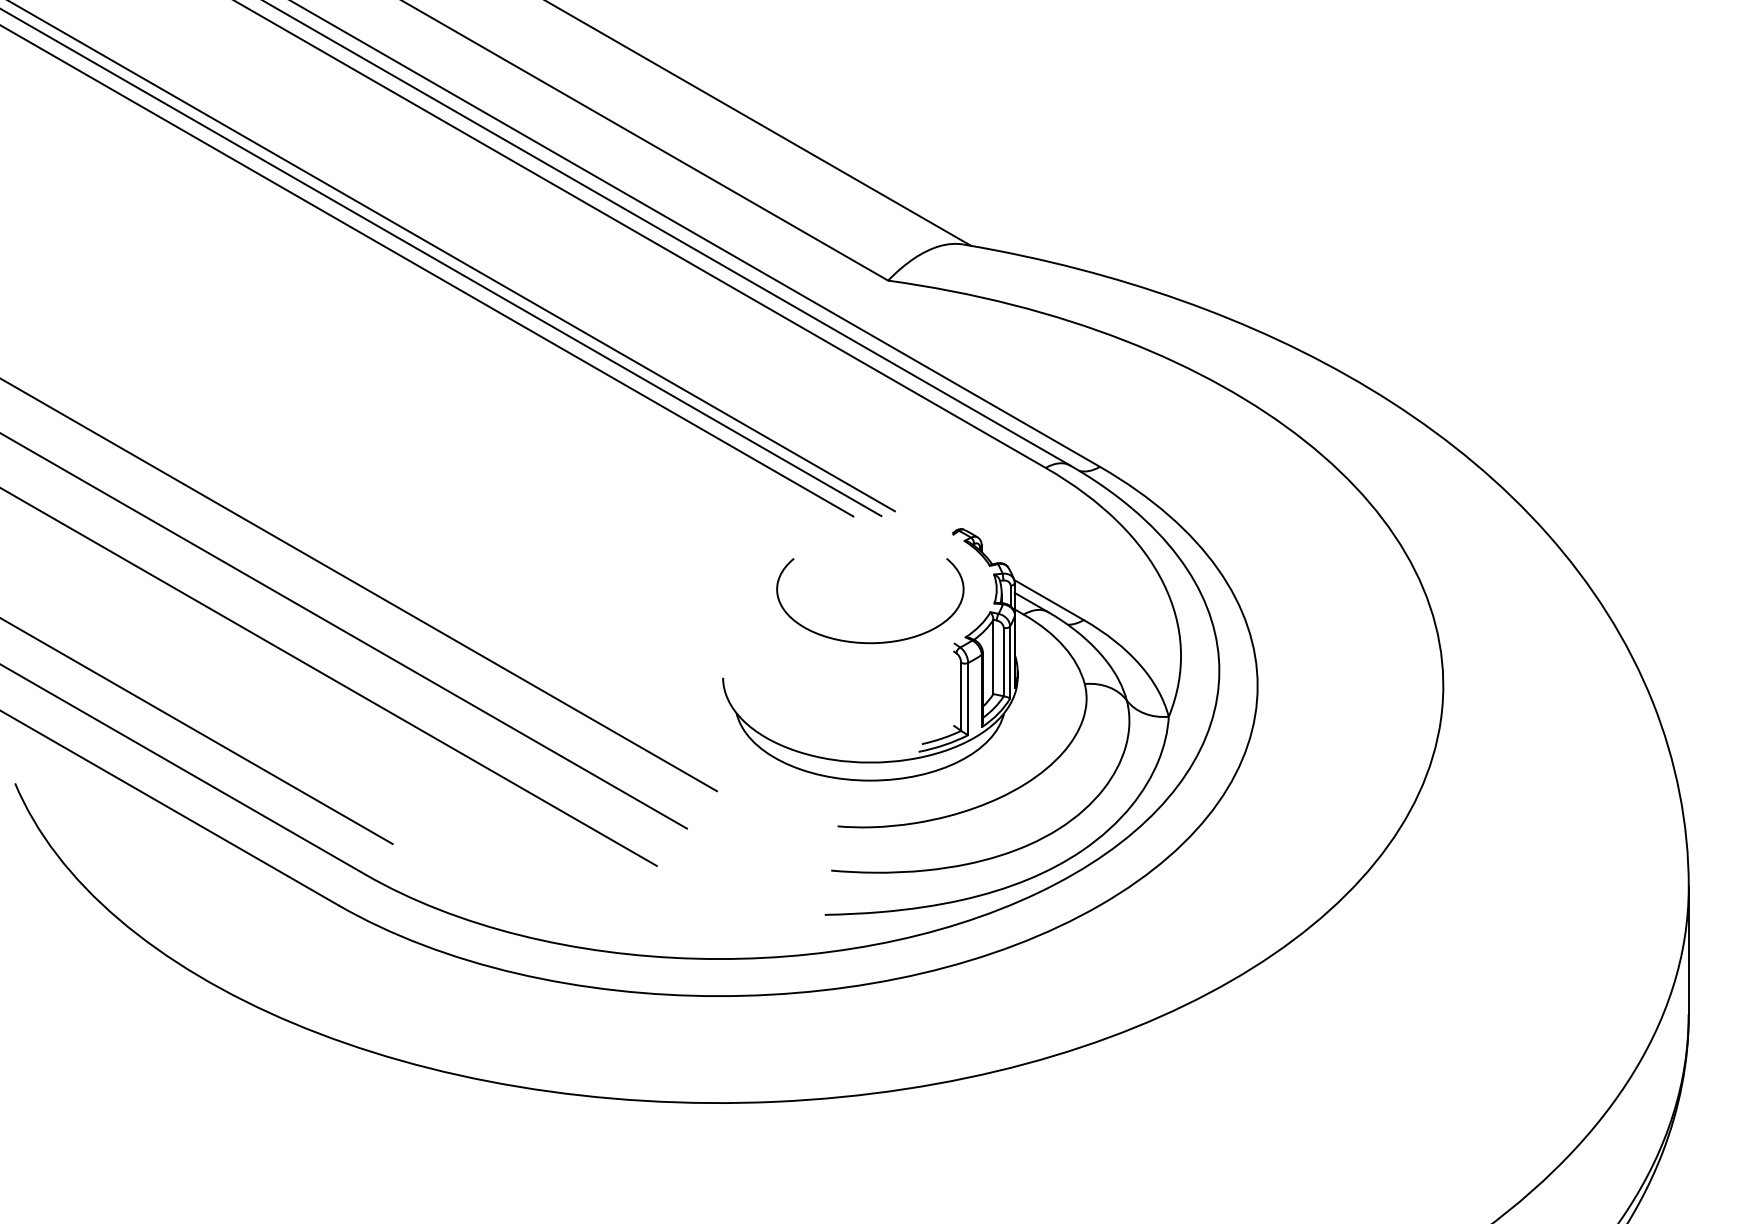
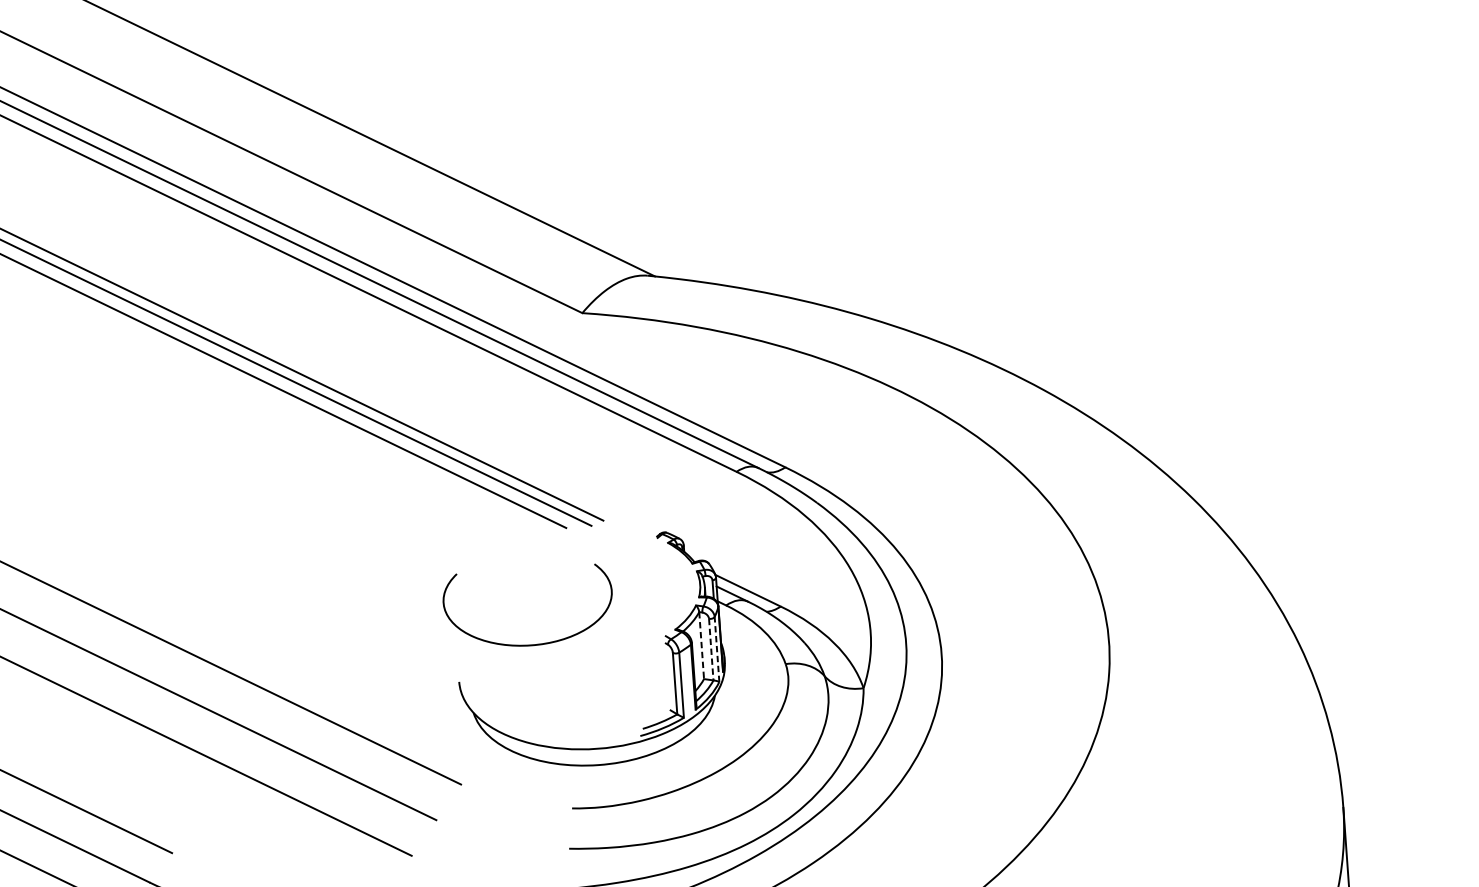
curve: (870, 642) -> (531, 644), moved
line: (993, 657) -> (701, 646), solid -> dashed
line: (1010, 661) -> (717, 648), solid -> dashed
line: (1003, 662) -> (711, 649), solid -> dashed

